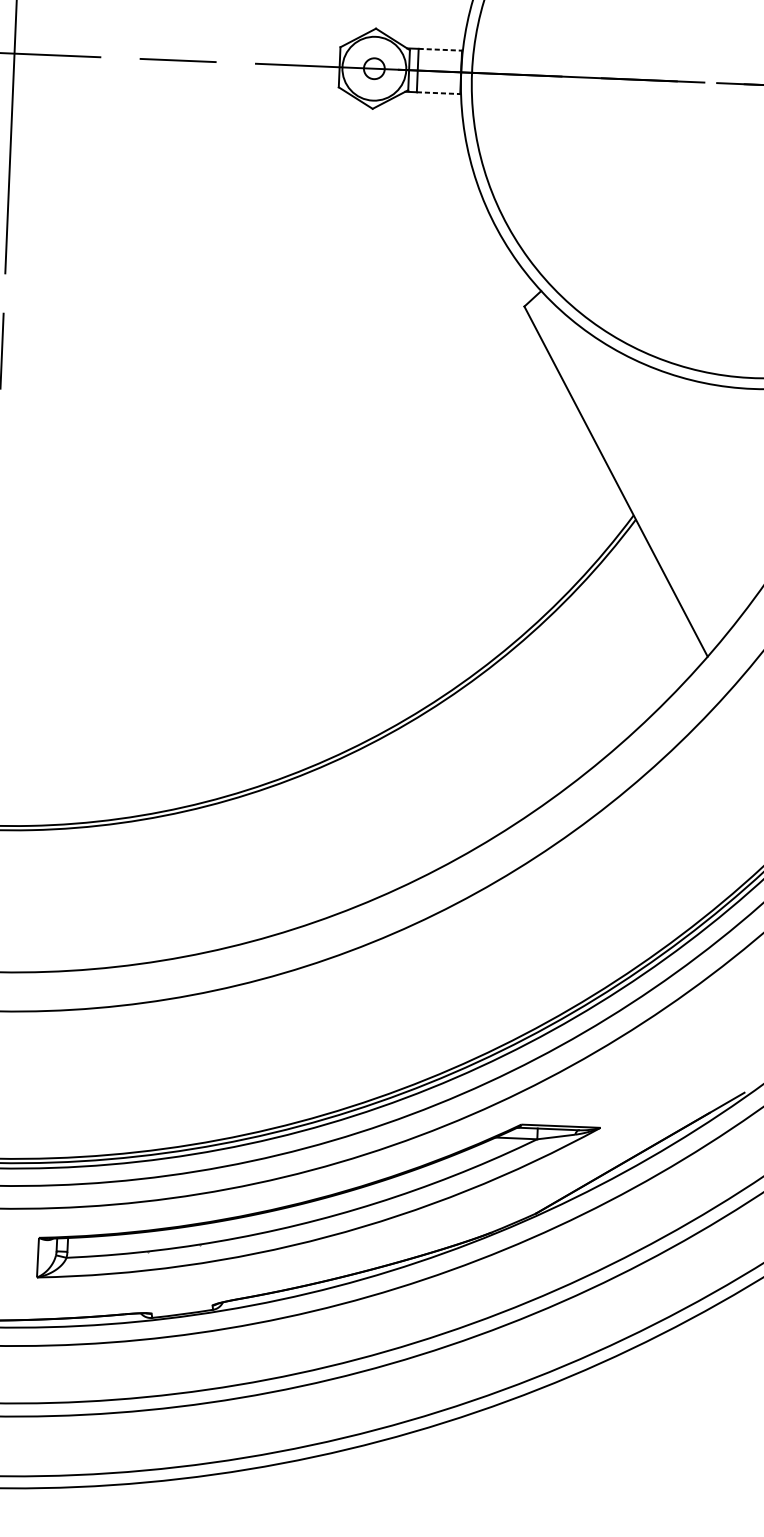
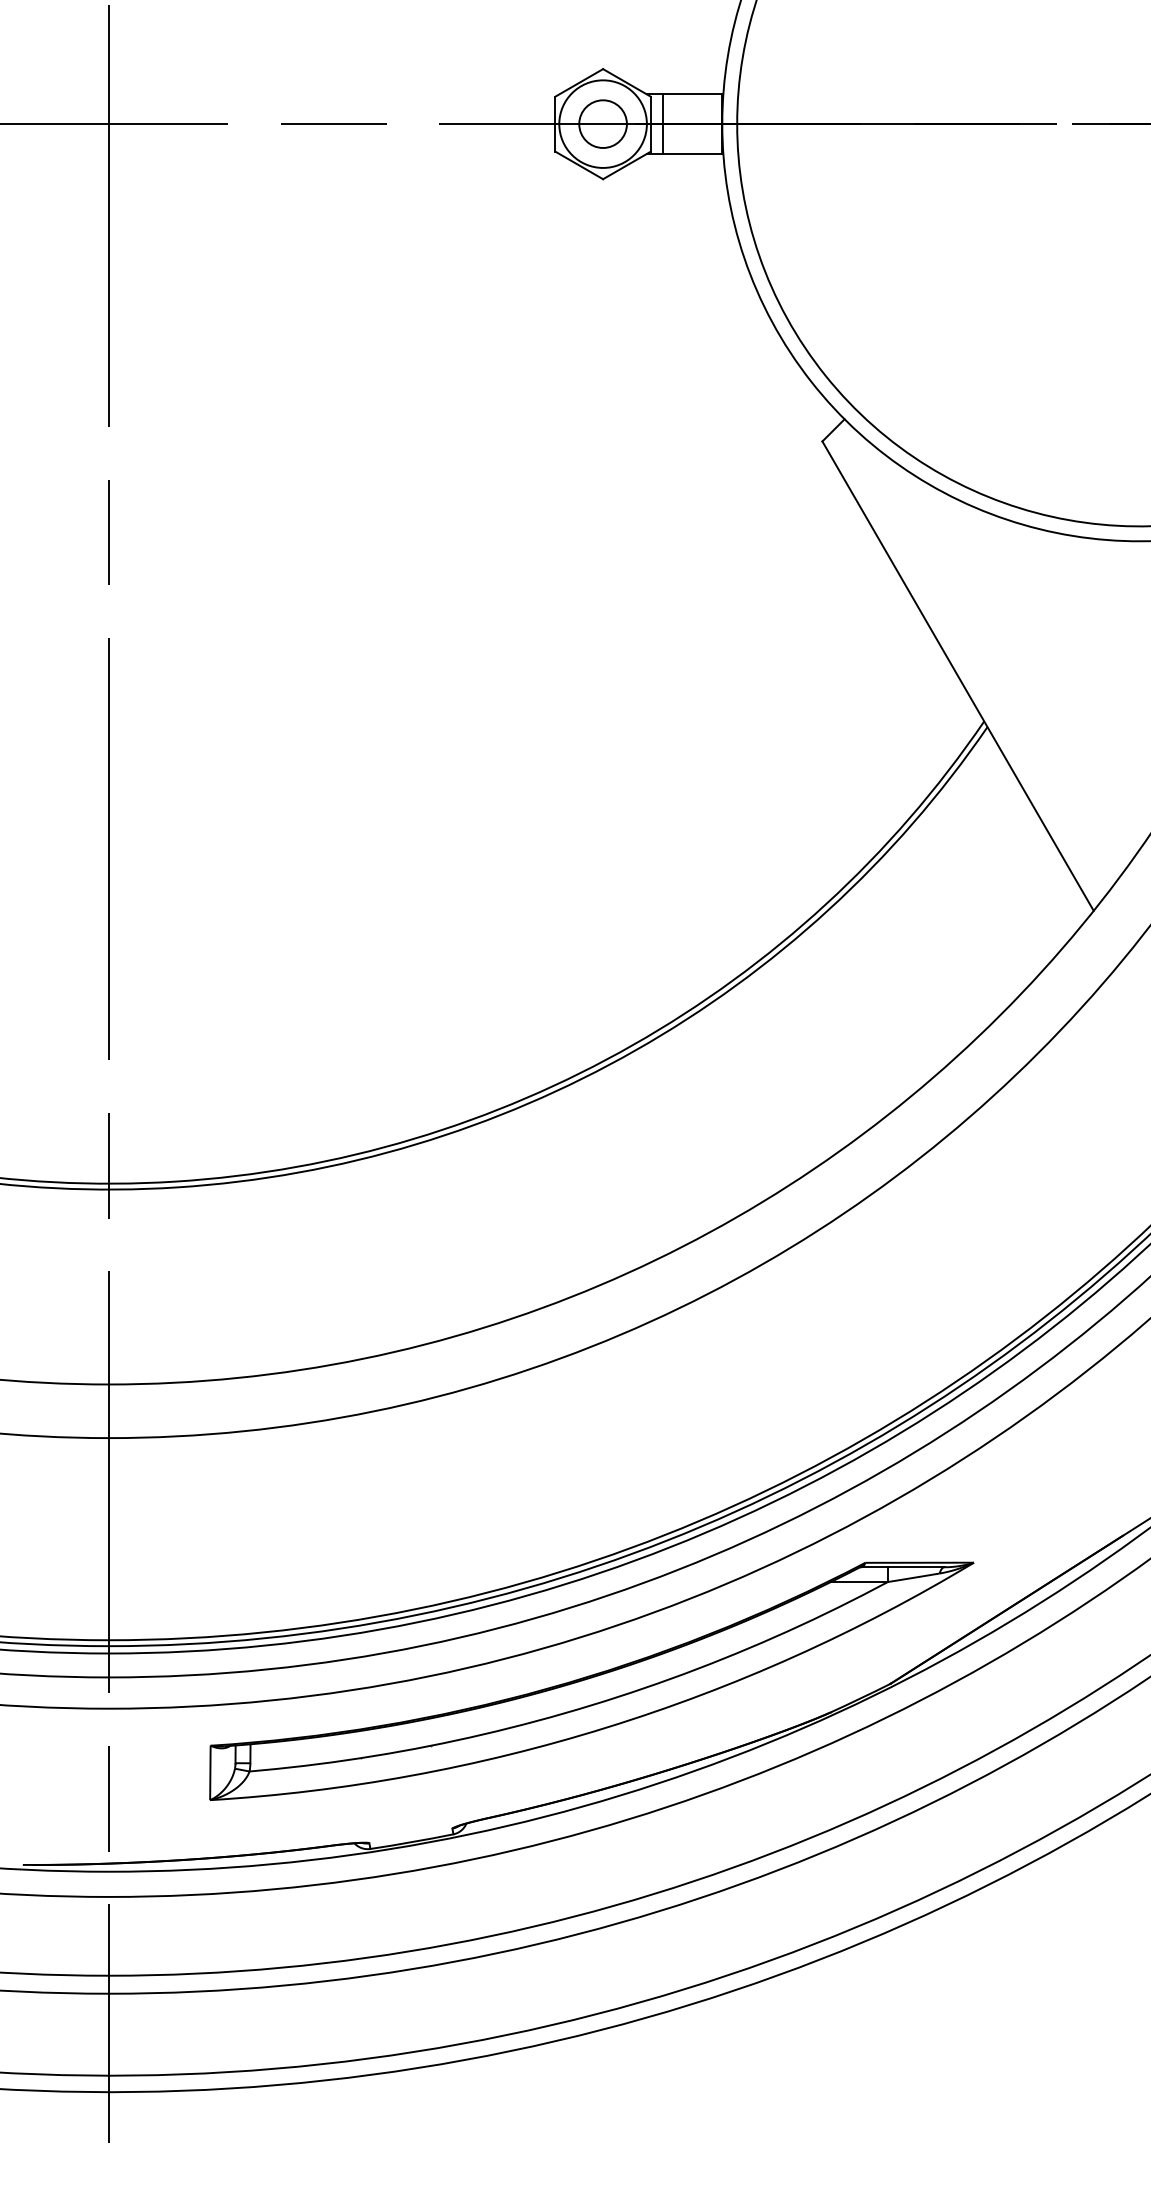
line: (440, 49) -> (692, 94), dashed -> solid
circle: (373, 68) -> (602, 123), size x1.67
line: (438, 92) -> (692, 153), dashed -> solid

